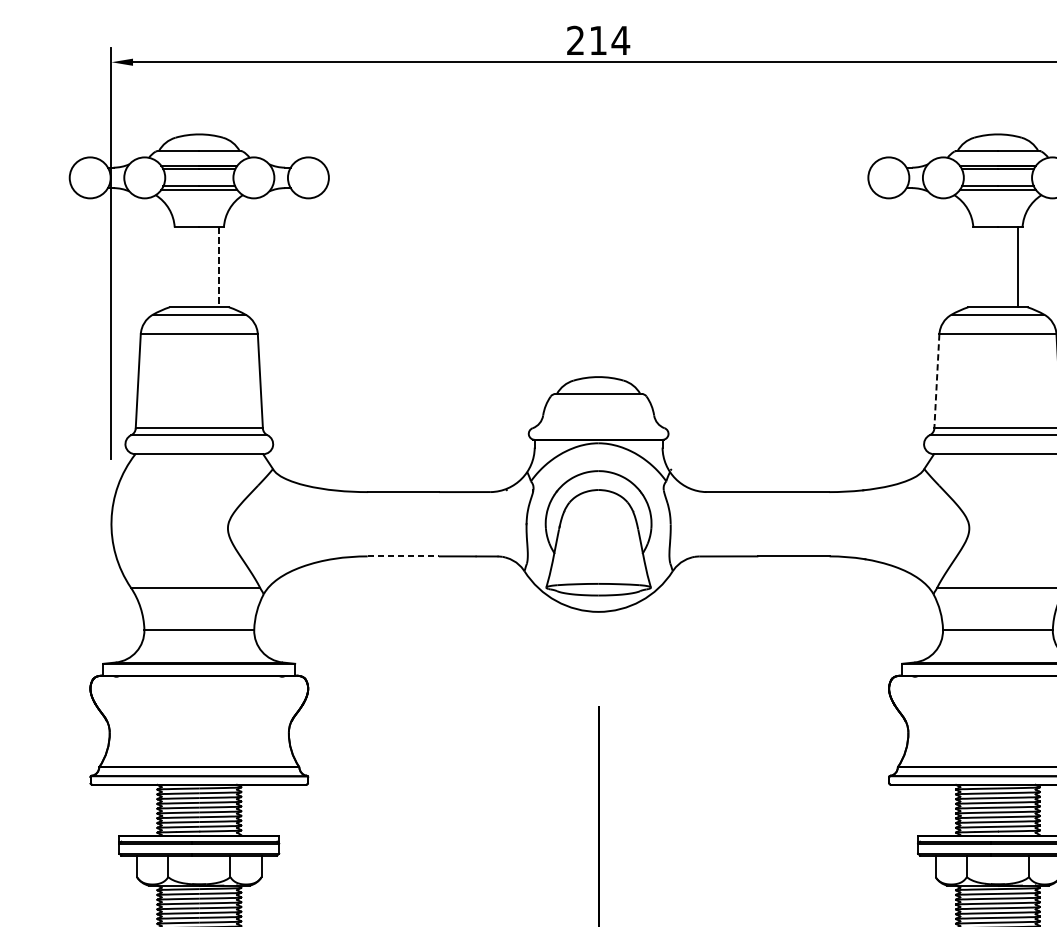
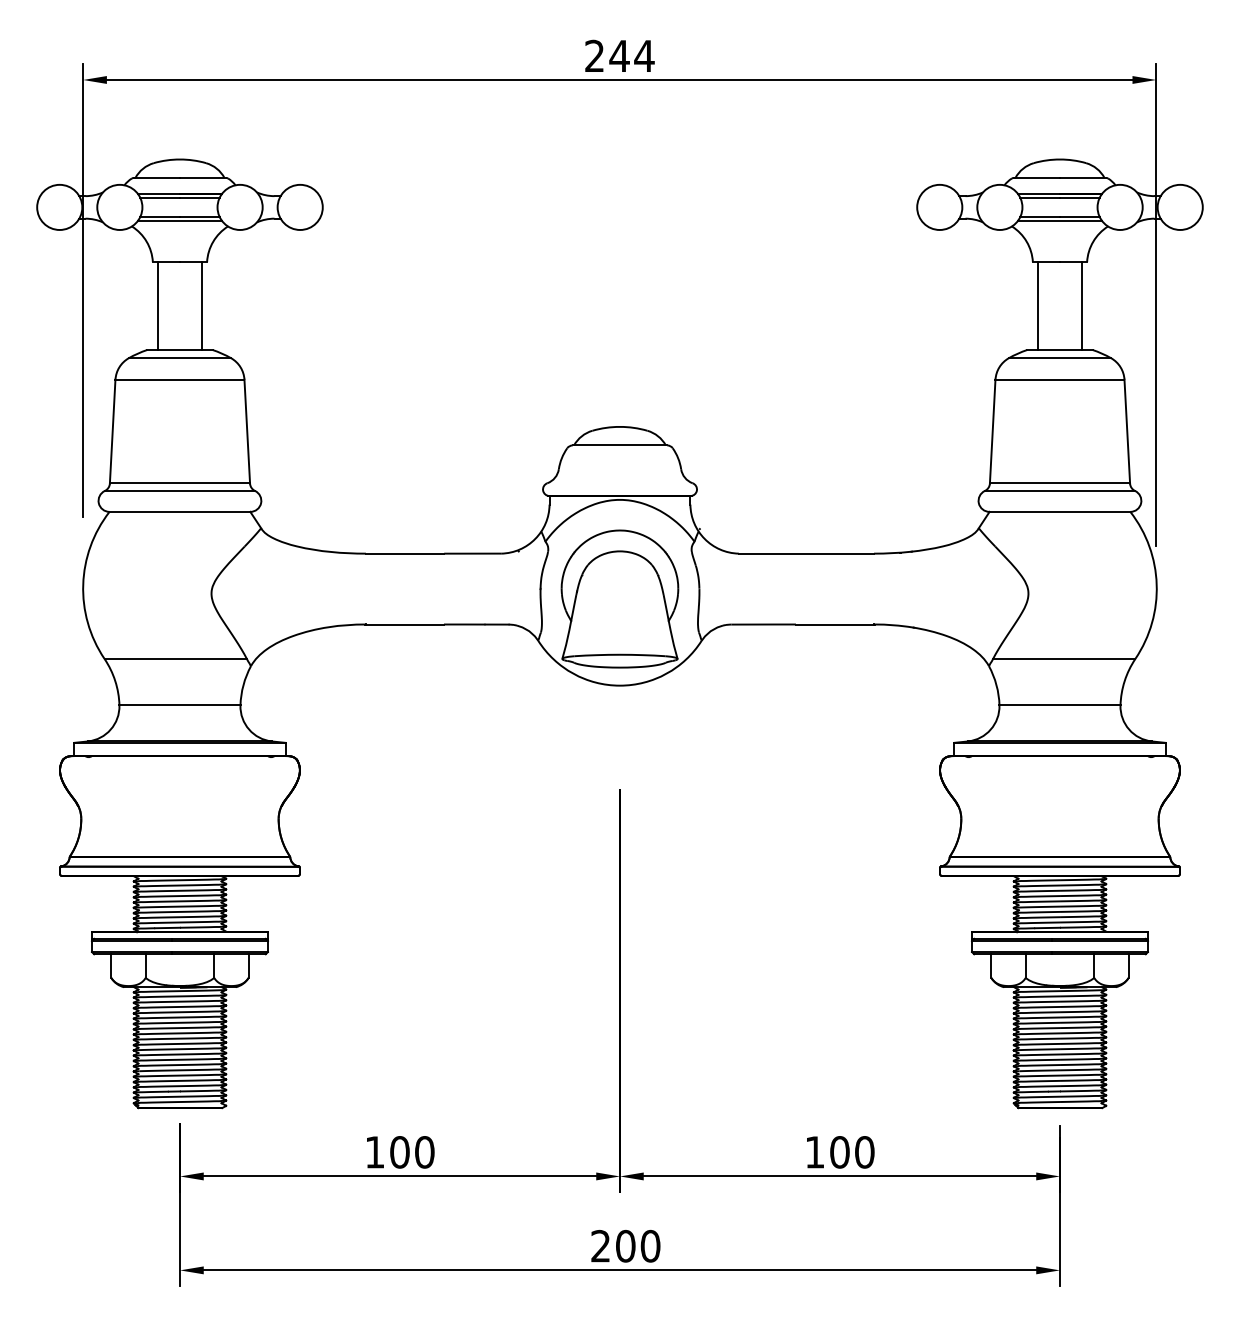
text: (598, 40) -> (619, 55), 214 -> 244
line: (178, 266) -> (157, 305), added
line: (977, 266) -> (1037, 305), added
line: (218, 267) -> (201, 306), dashed -> solid
line: (936, 381) -> (992, 431), dashed -> solid
line: (403, 556) -> (405, 624), dashed -> solid

